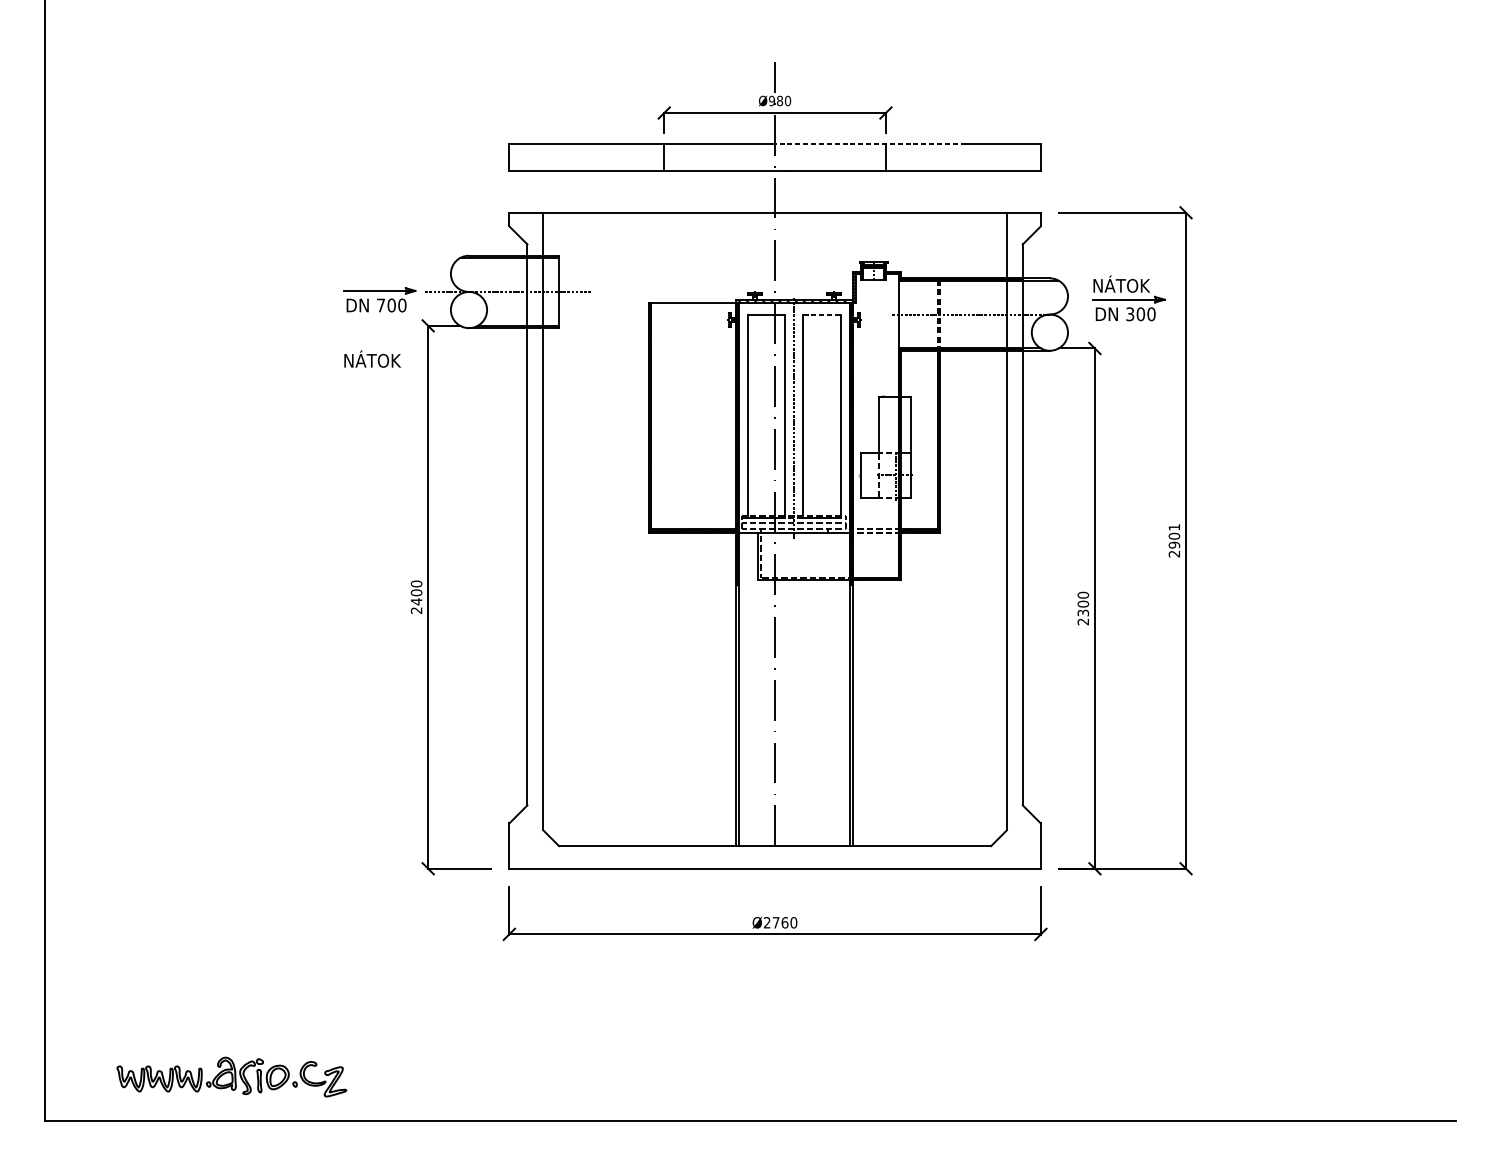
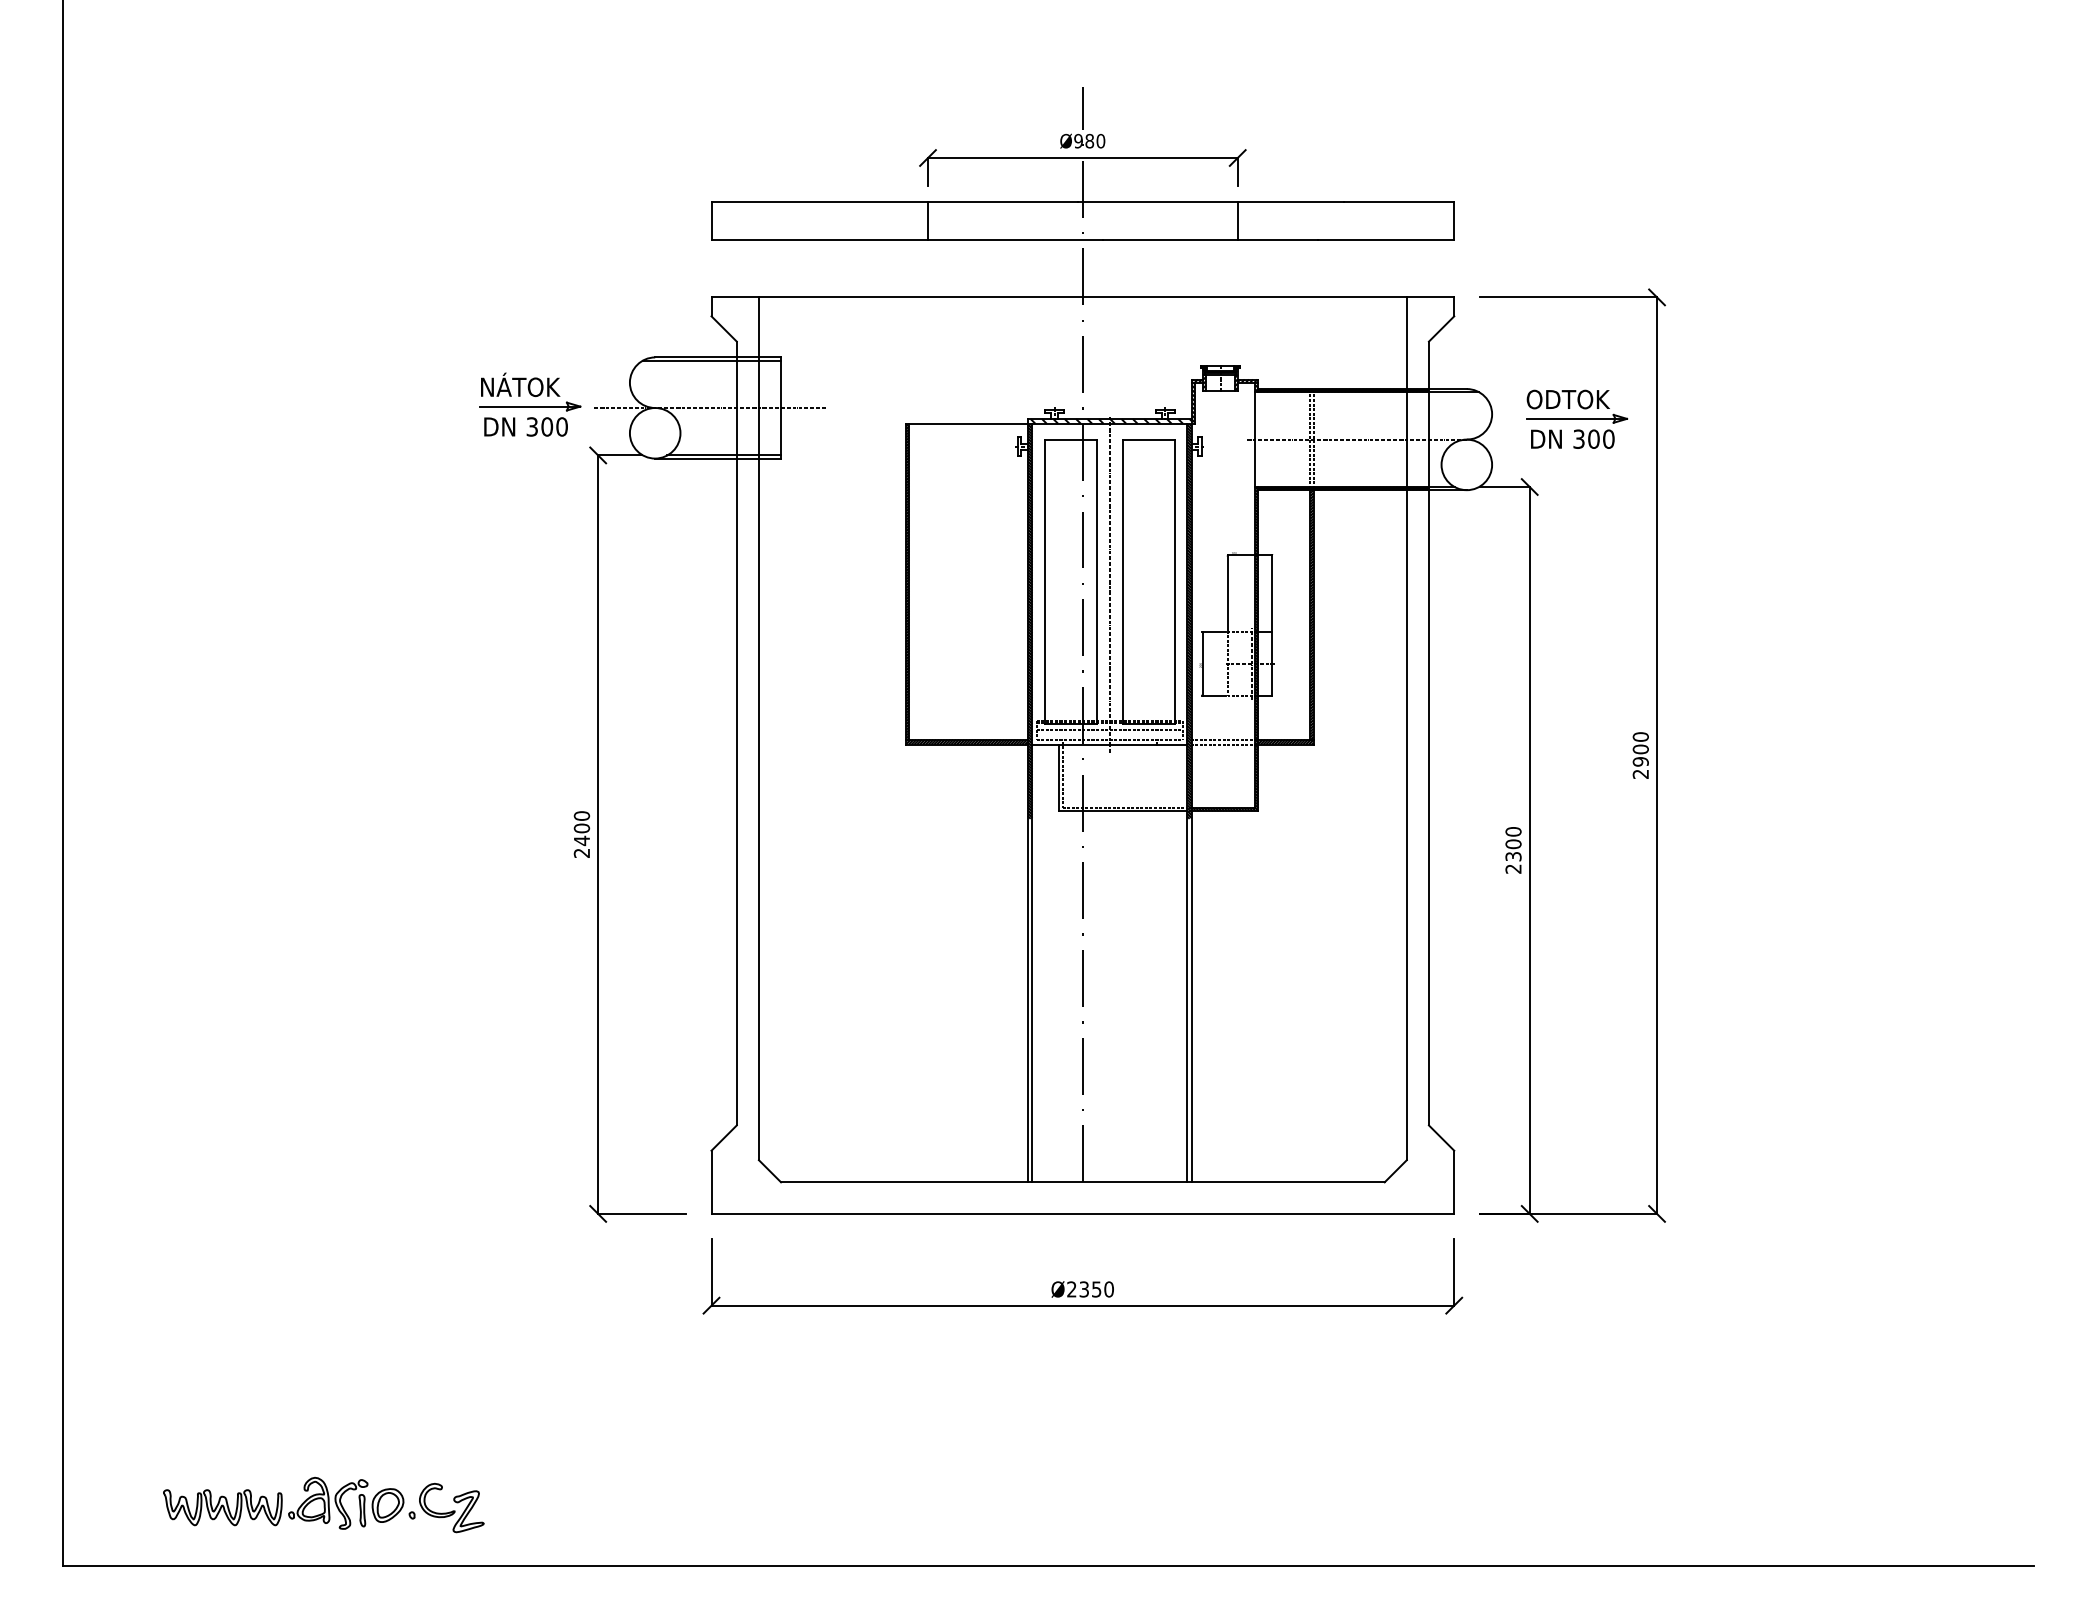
line: (866, 144) -> (1210, 201), dashed -> solid
text: (1121, 284) -> (1567, 397), NÁTOK -> ODTOK
text: (380, 305) -> (531, 426), 700 -> 300
line: (822, 314) -> (1149, 439), dashed -> solid
text: (372, 358) -> (520, 384), moved
text: (1174, 527) -> (1640, 736), 2901 -> 2900
text: (780, 922) -> (1090, 1289), Ø2760 -> Ø2350

